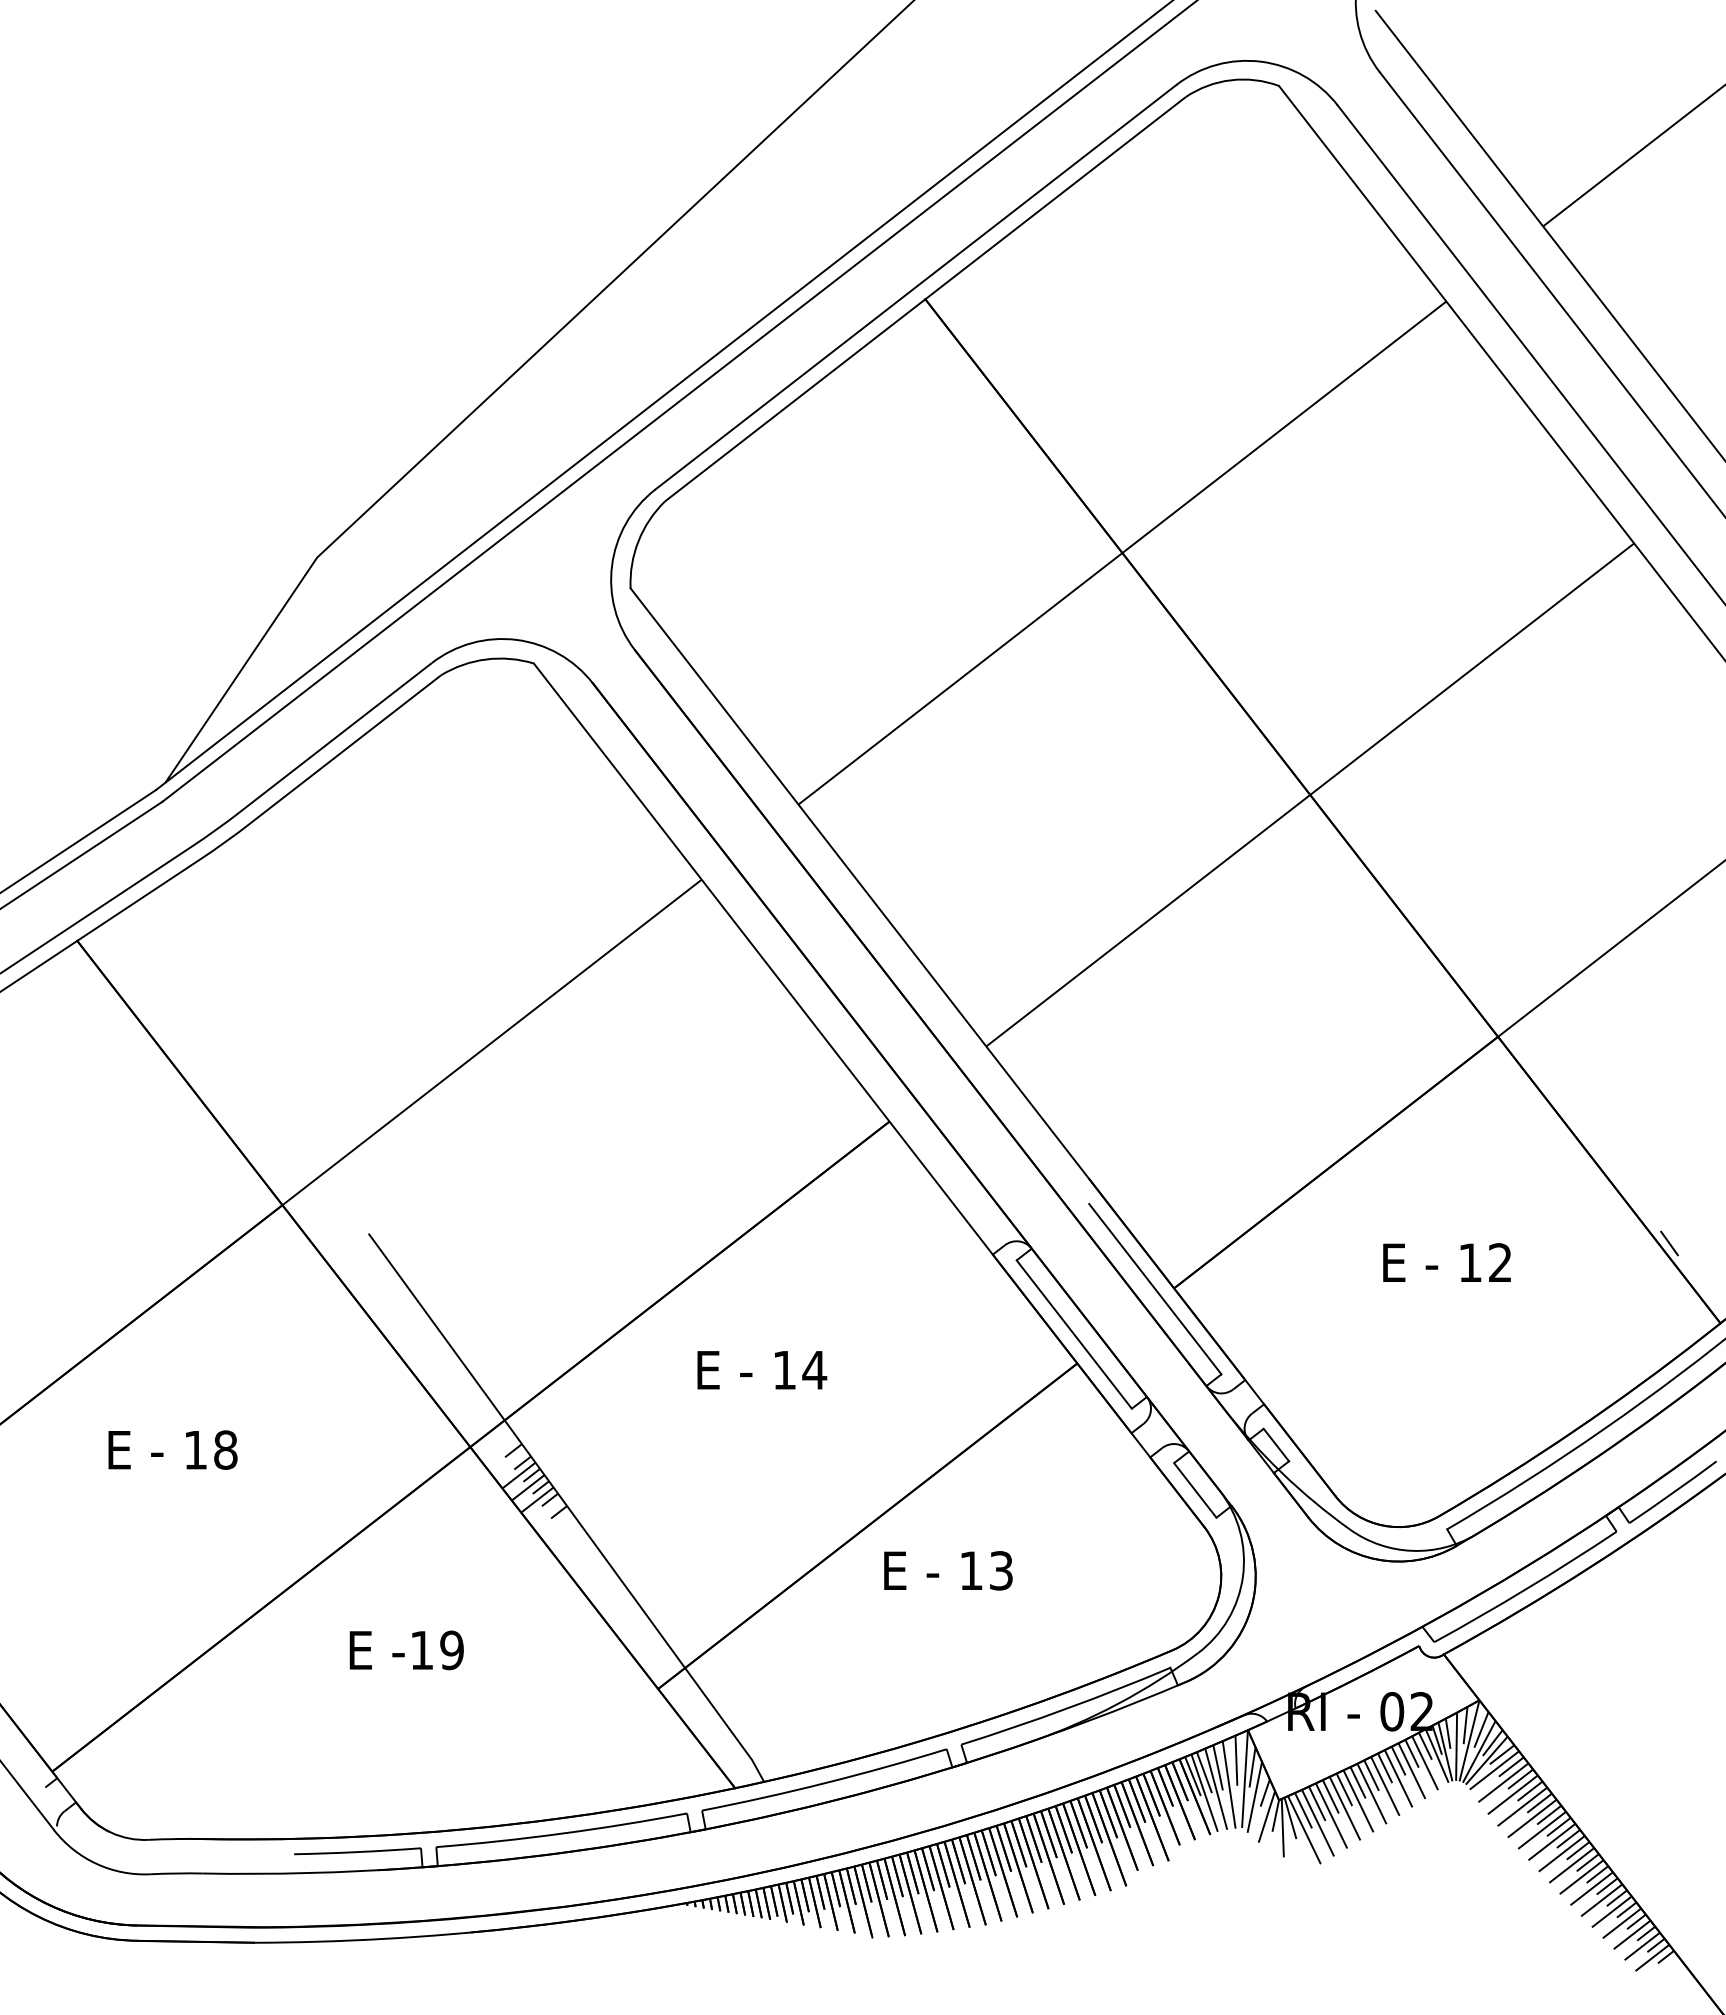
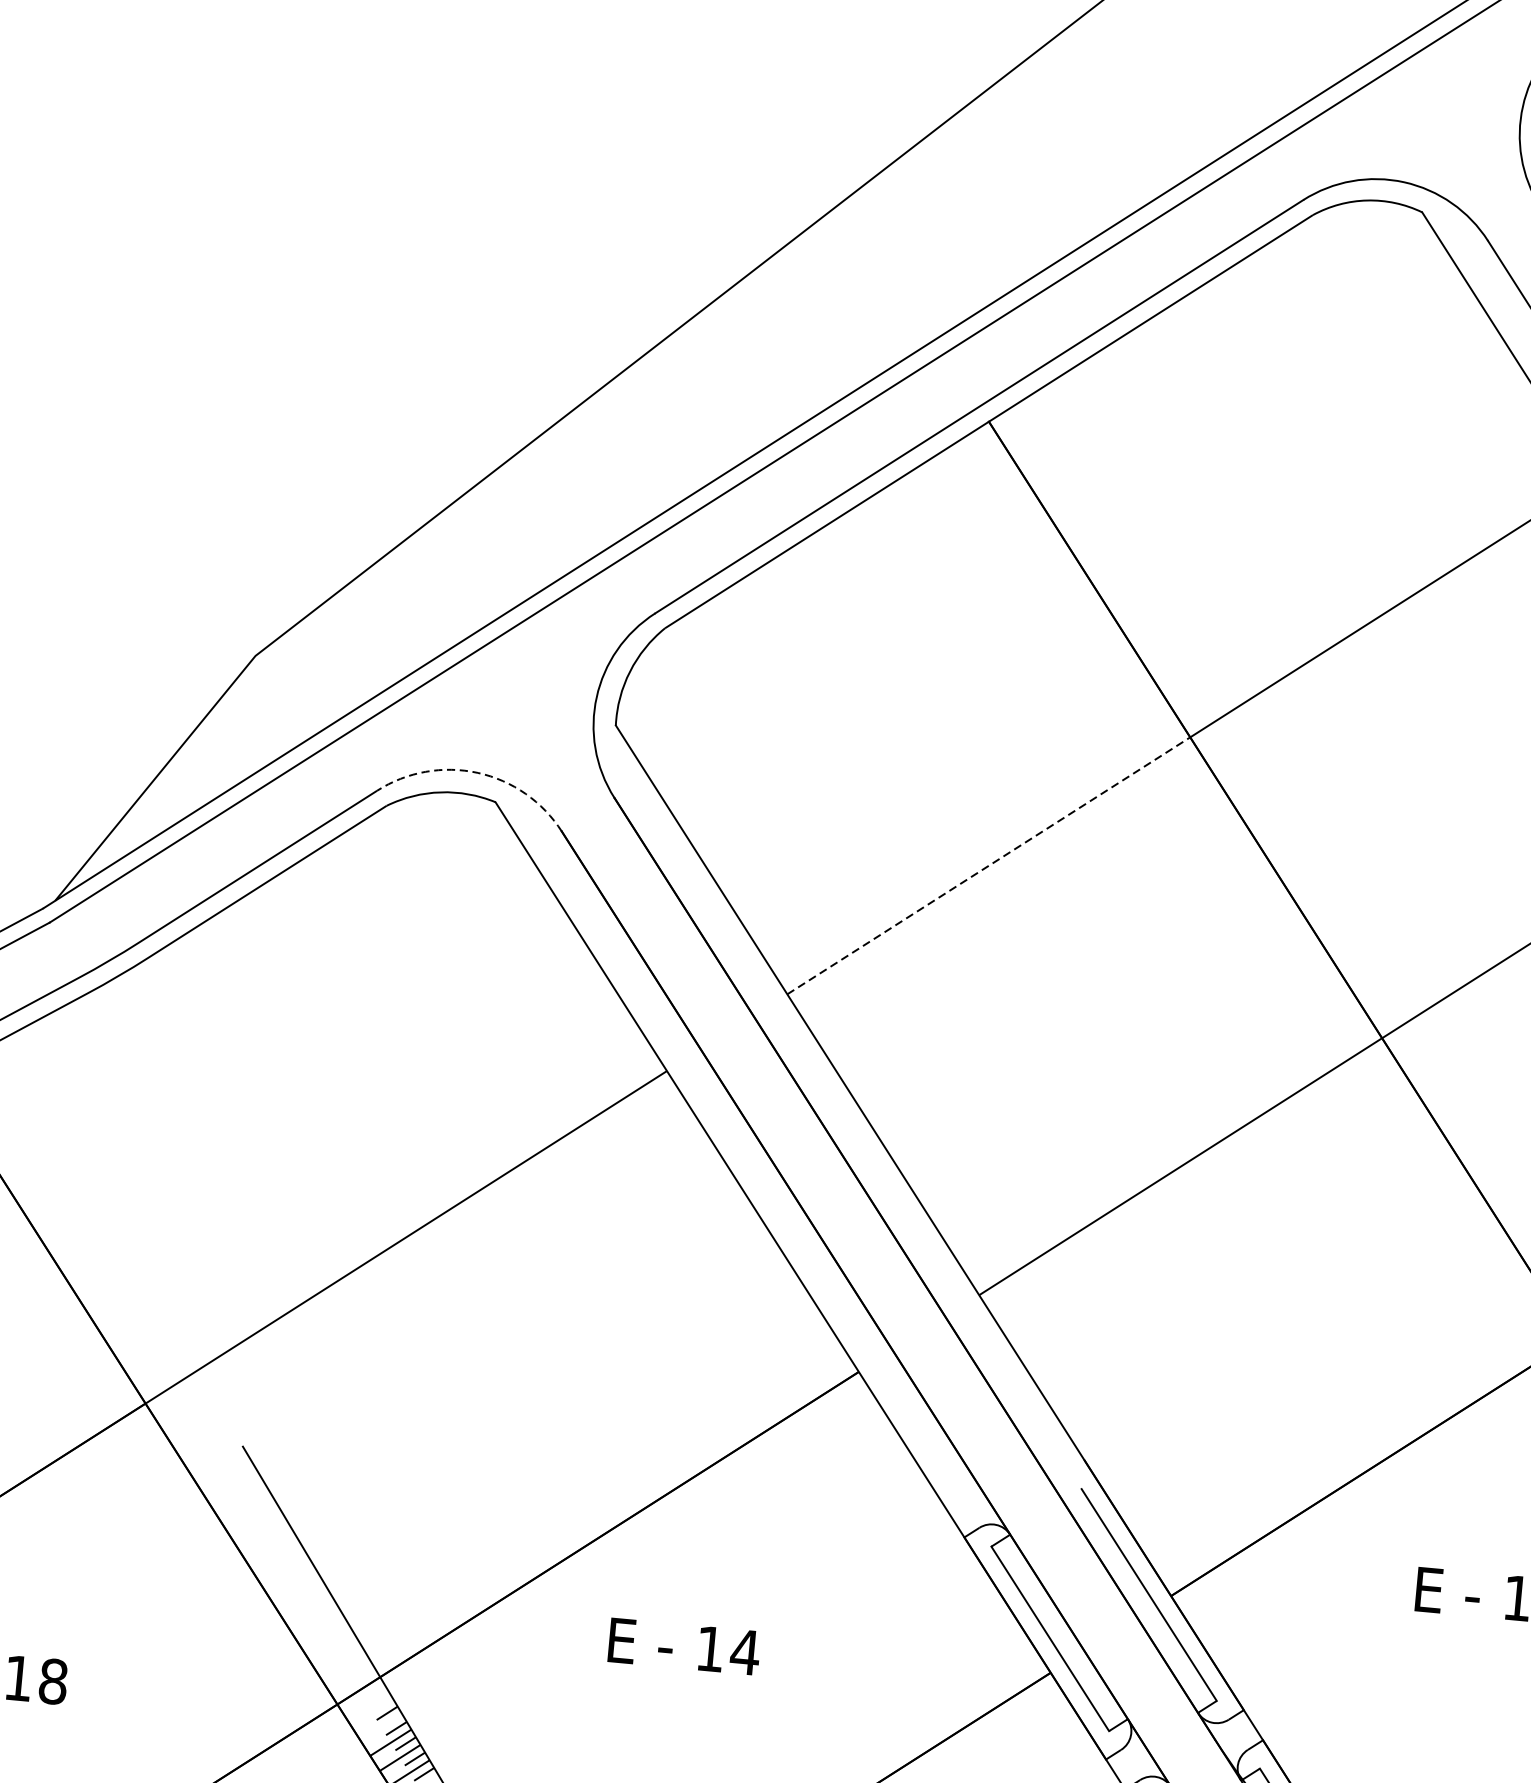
arc: (516, 639) -> (477, 772), solid -> dashed
line: (960, 678) -> (988, 865), solid -> dashed

